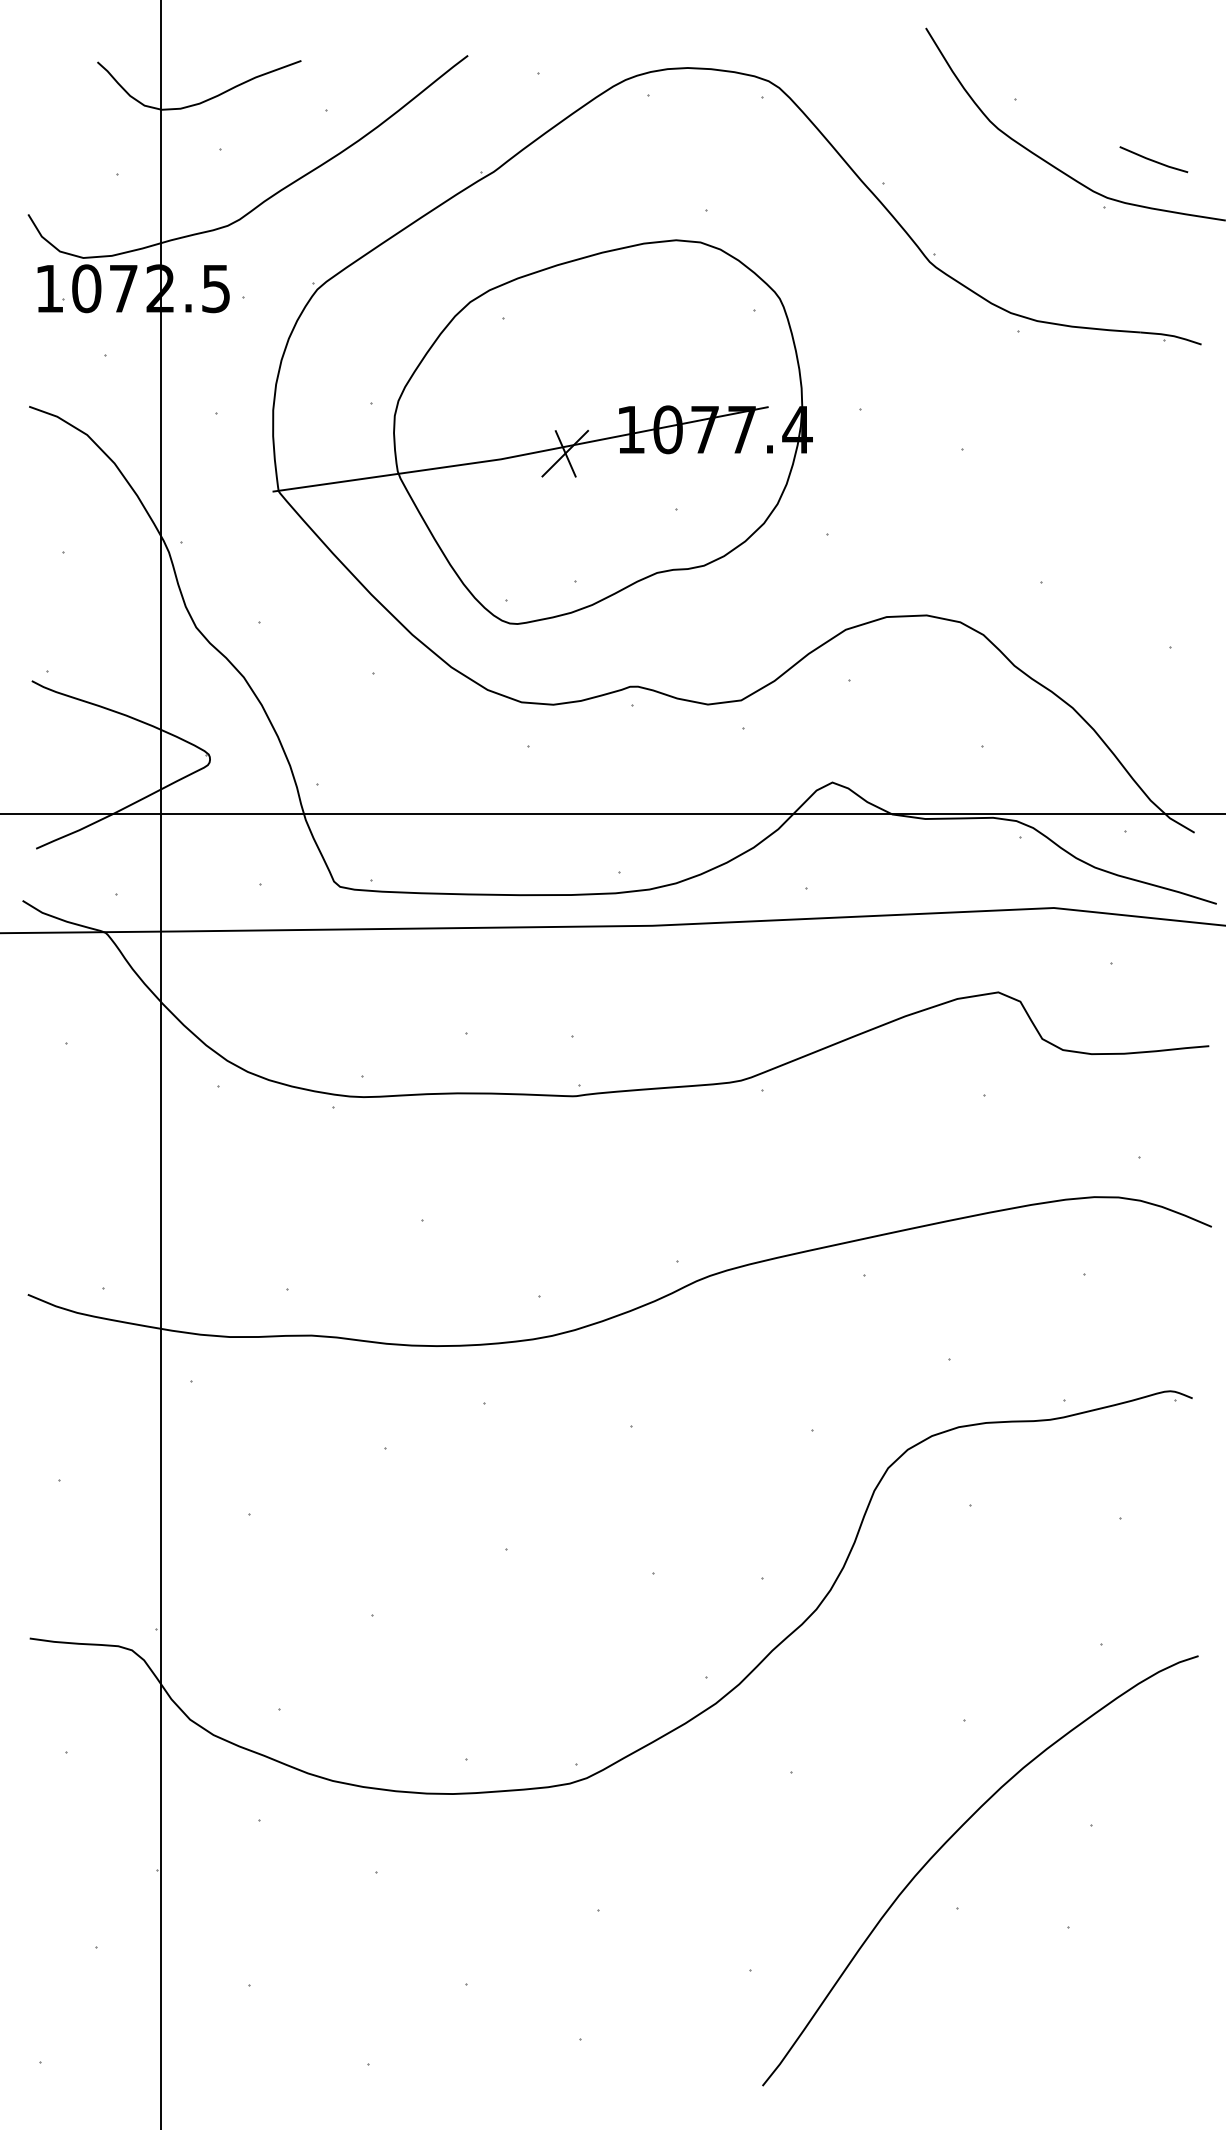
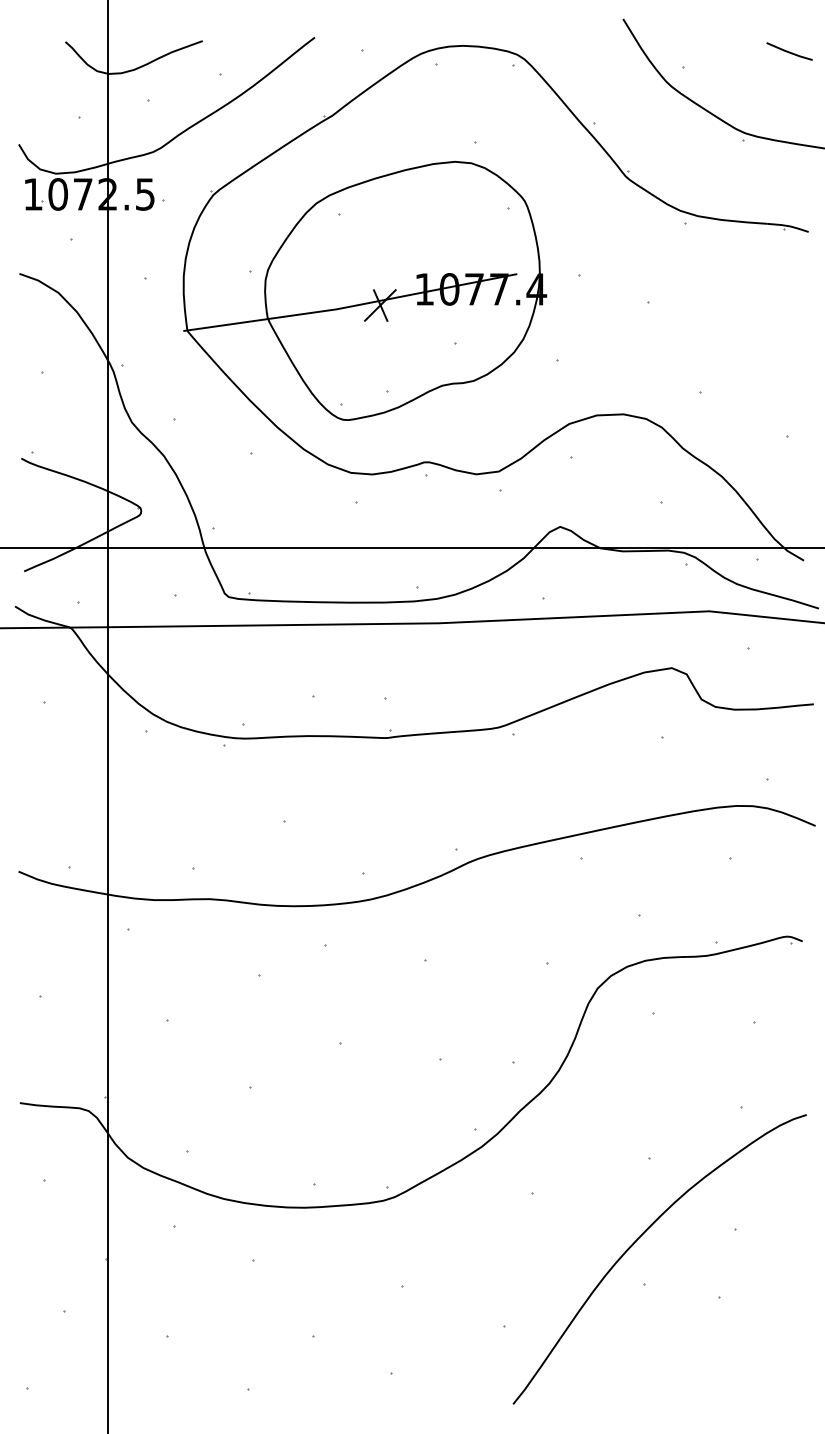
line: (1153, 159) -> (789, 51), moved

